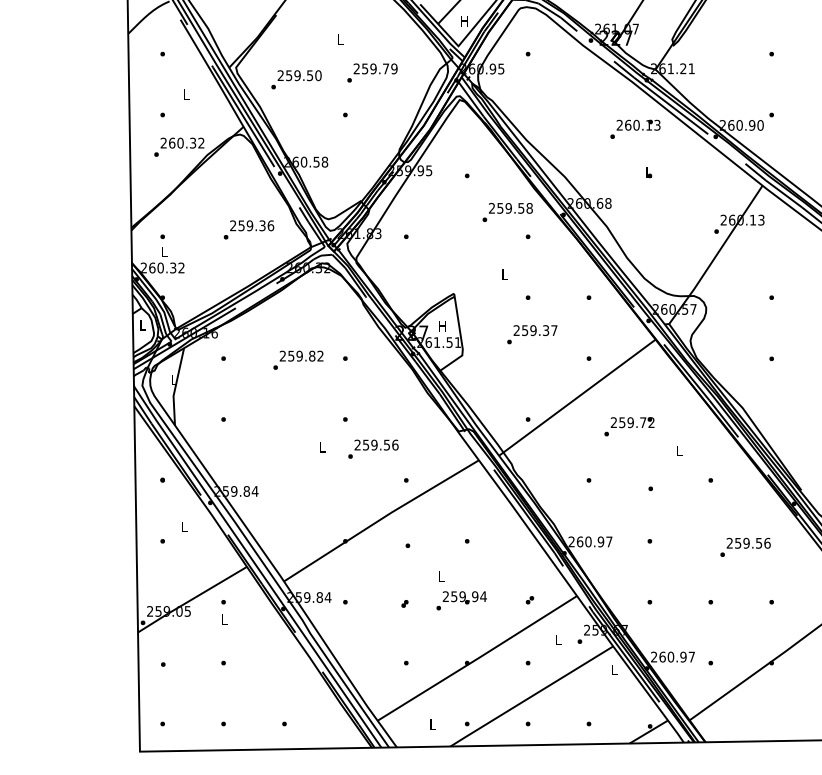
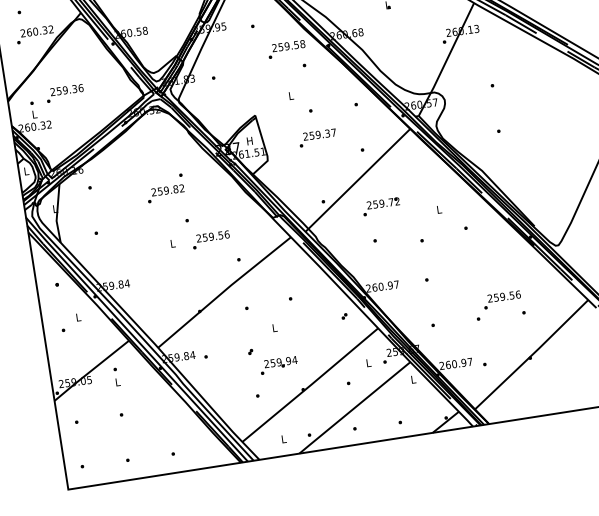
text: (248, 229) -> (64, 93), moved
text: (298, 359) -> (165, 193), moved
text: (629, 426) -> (381, 206), moved
text: (745, 546) -> (502, 299), moved
text: (461, 600) -> (278, 365), moved
part: (529, 600) -> (344, 316), moved

